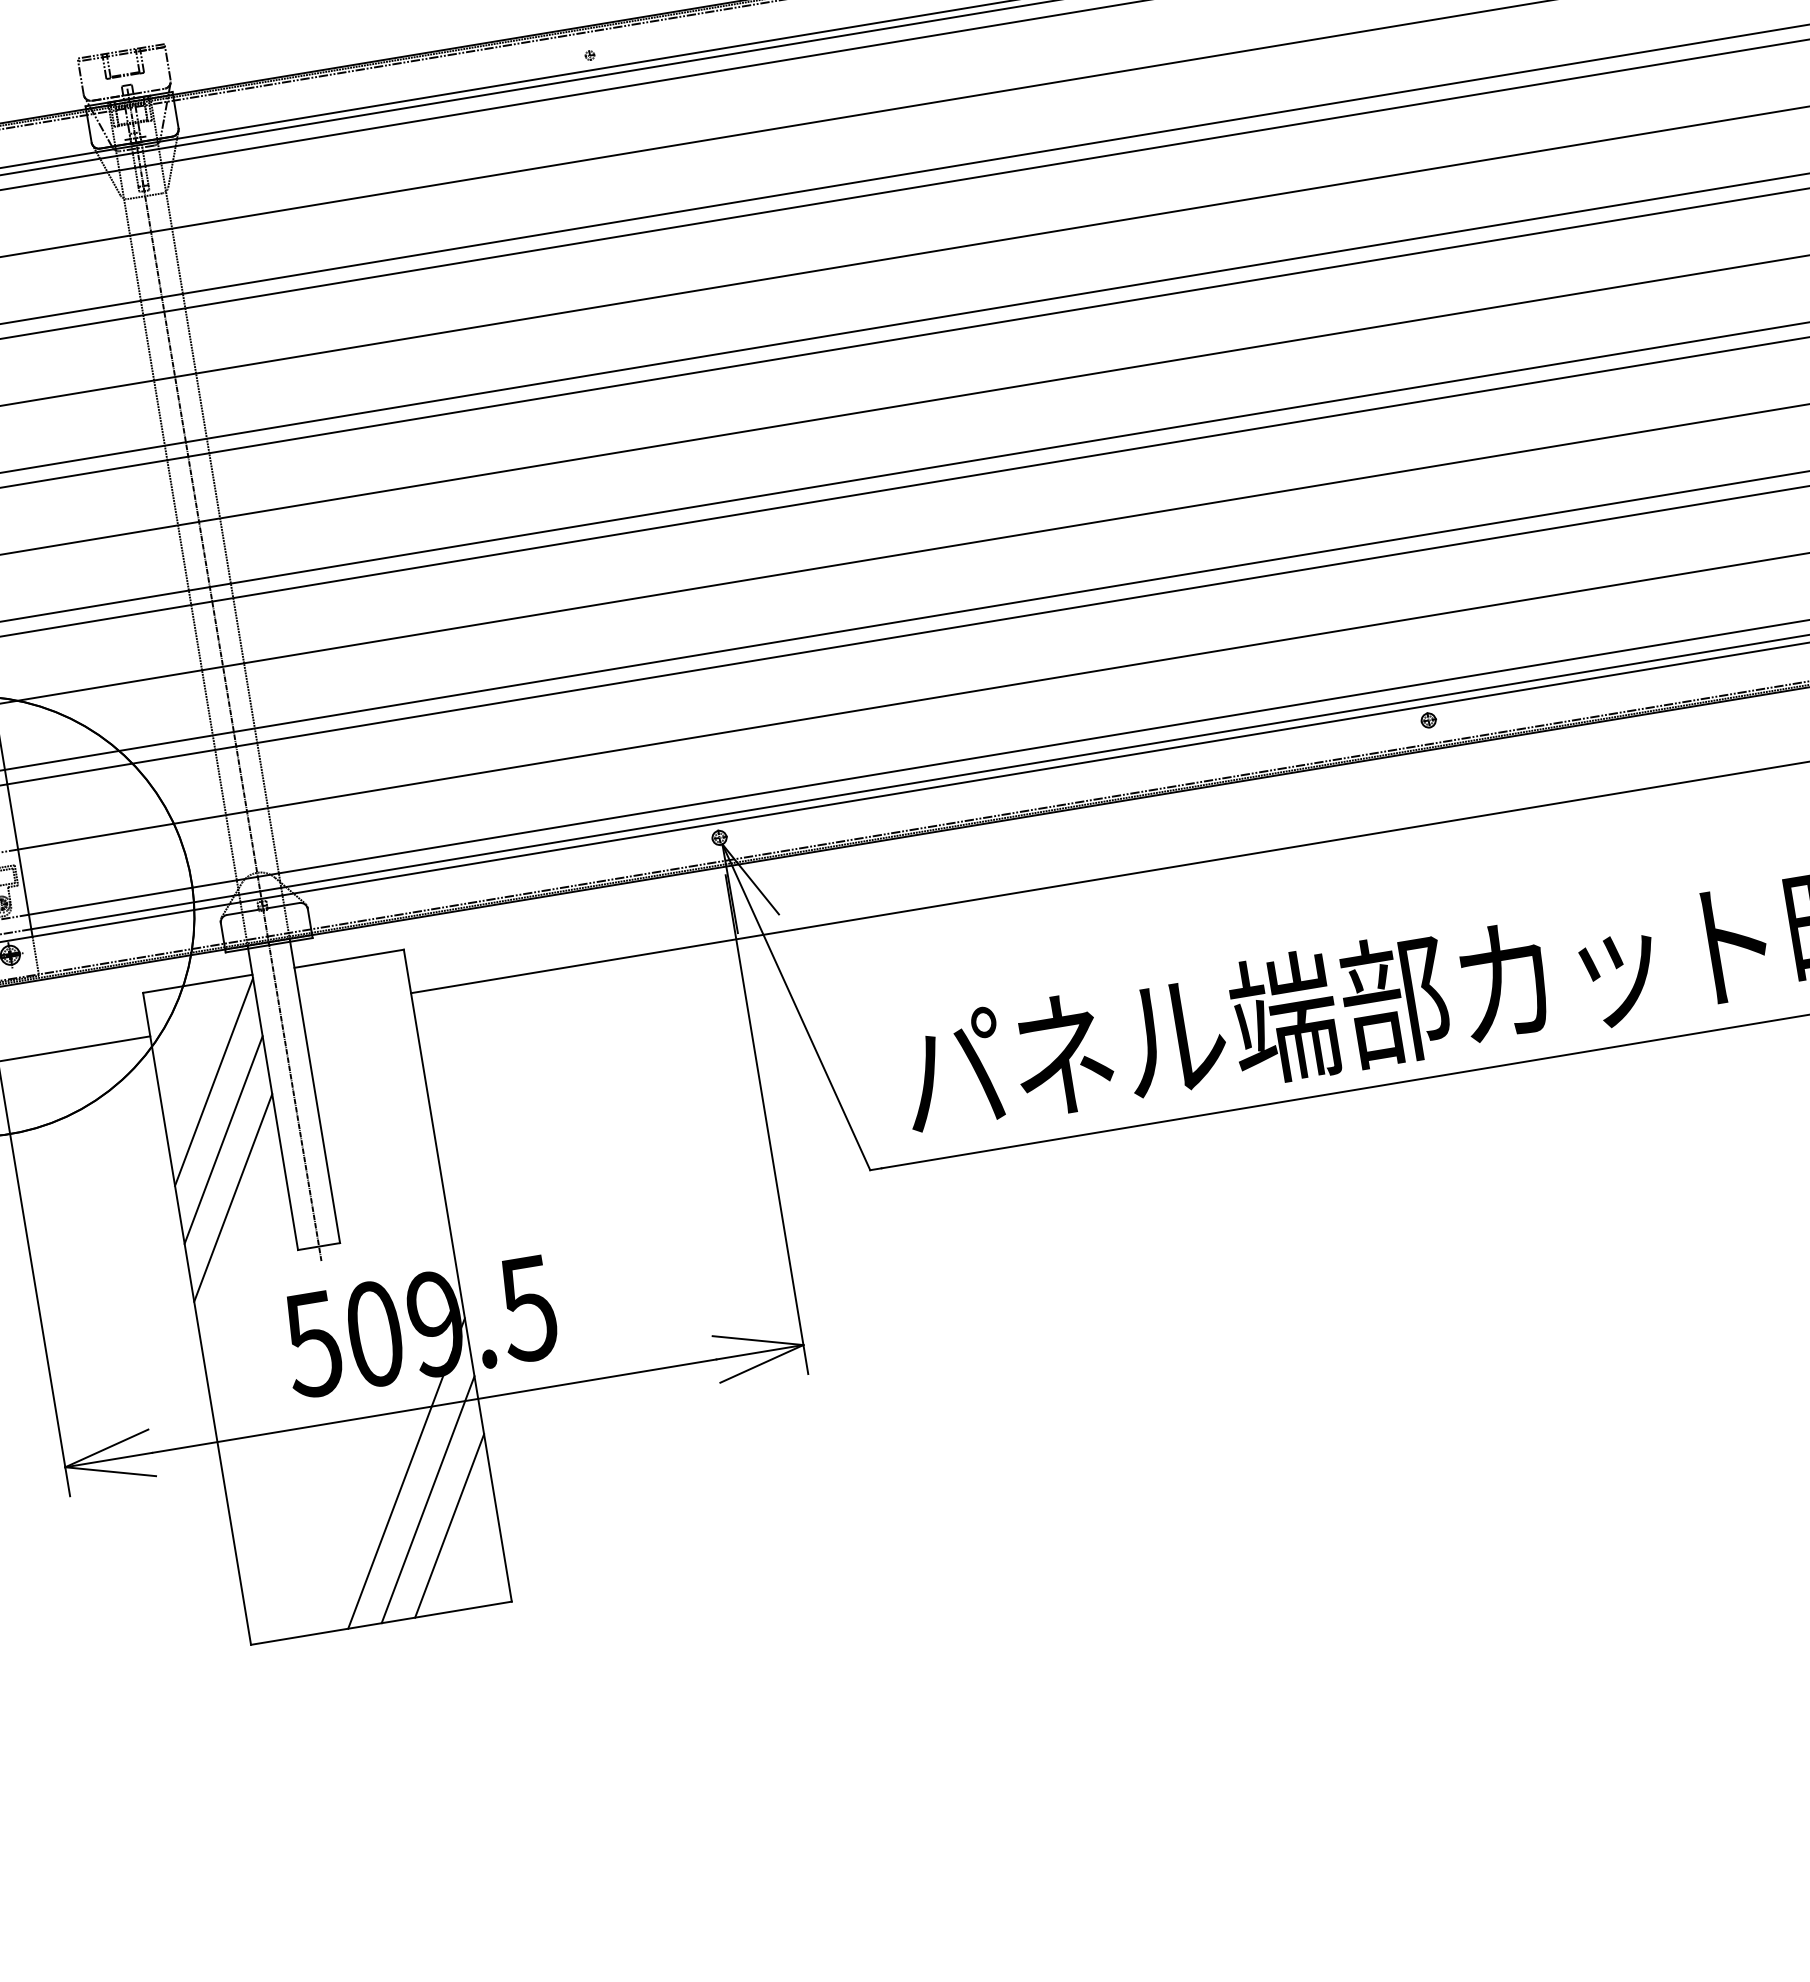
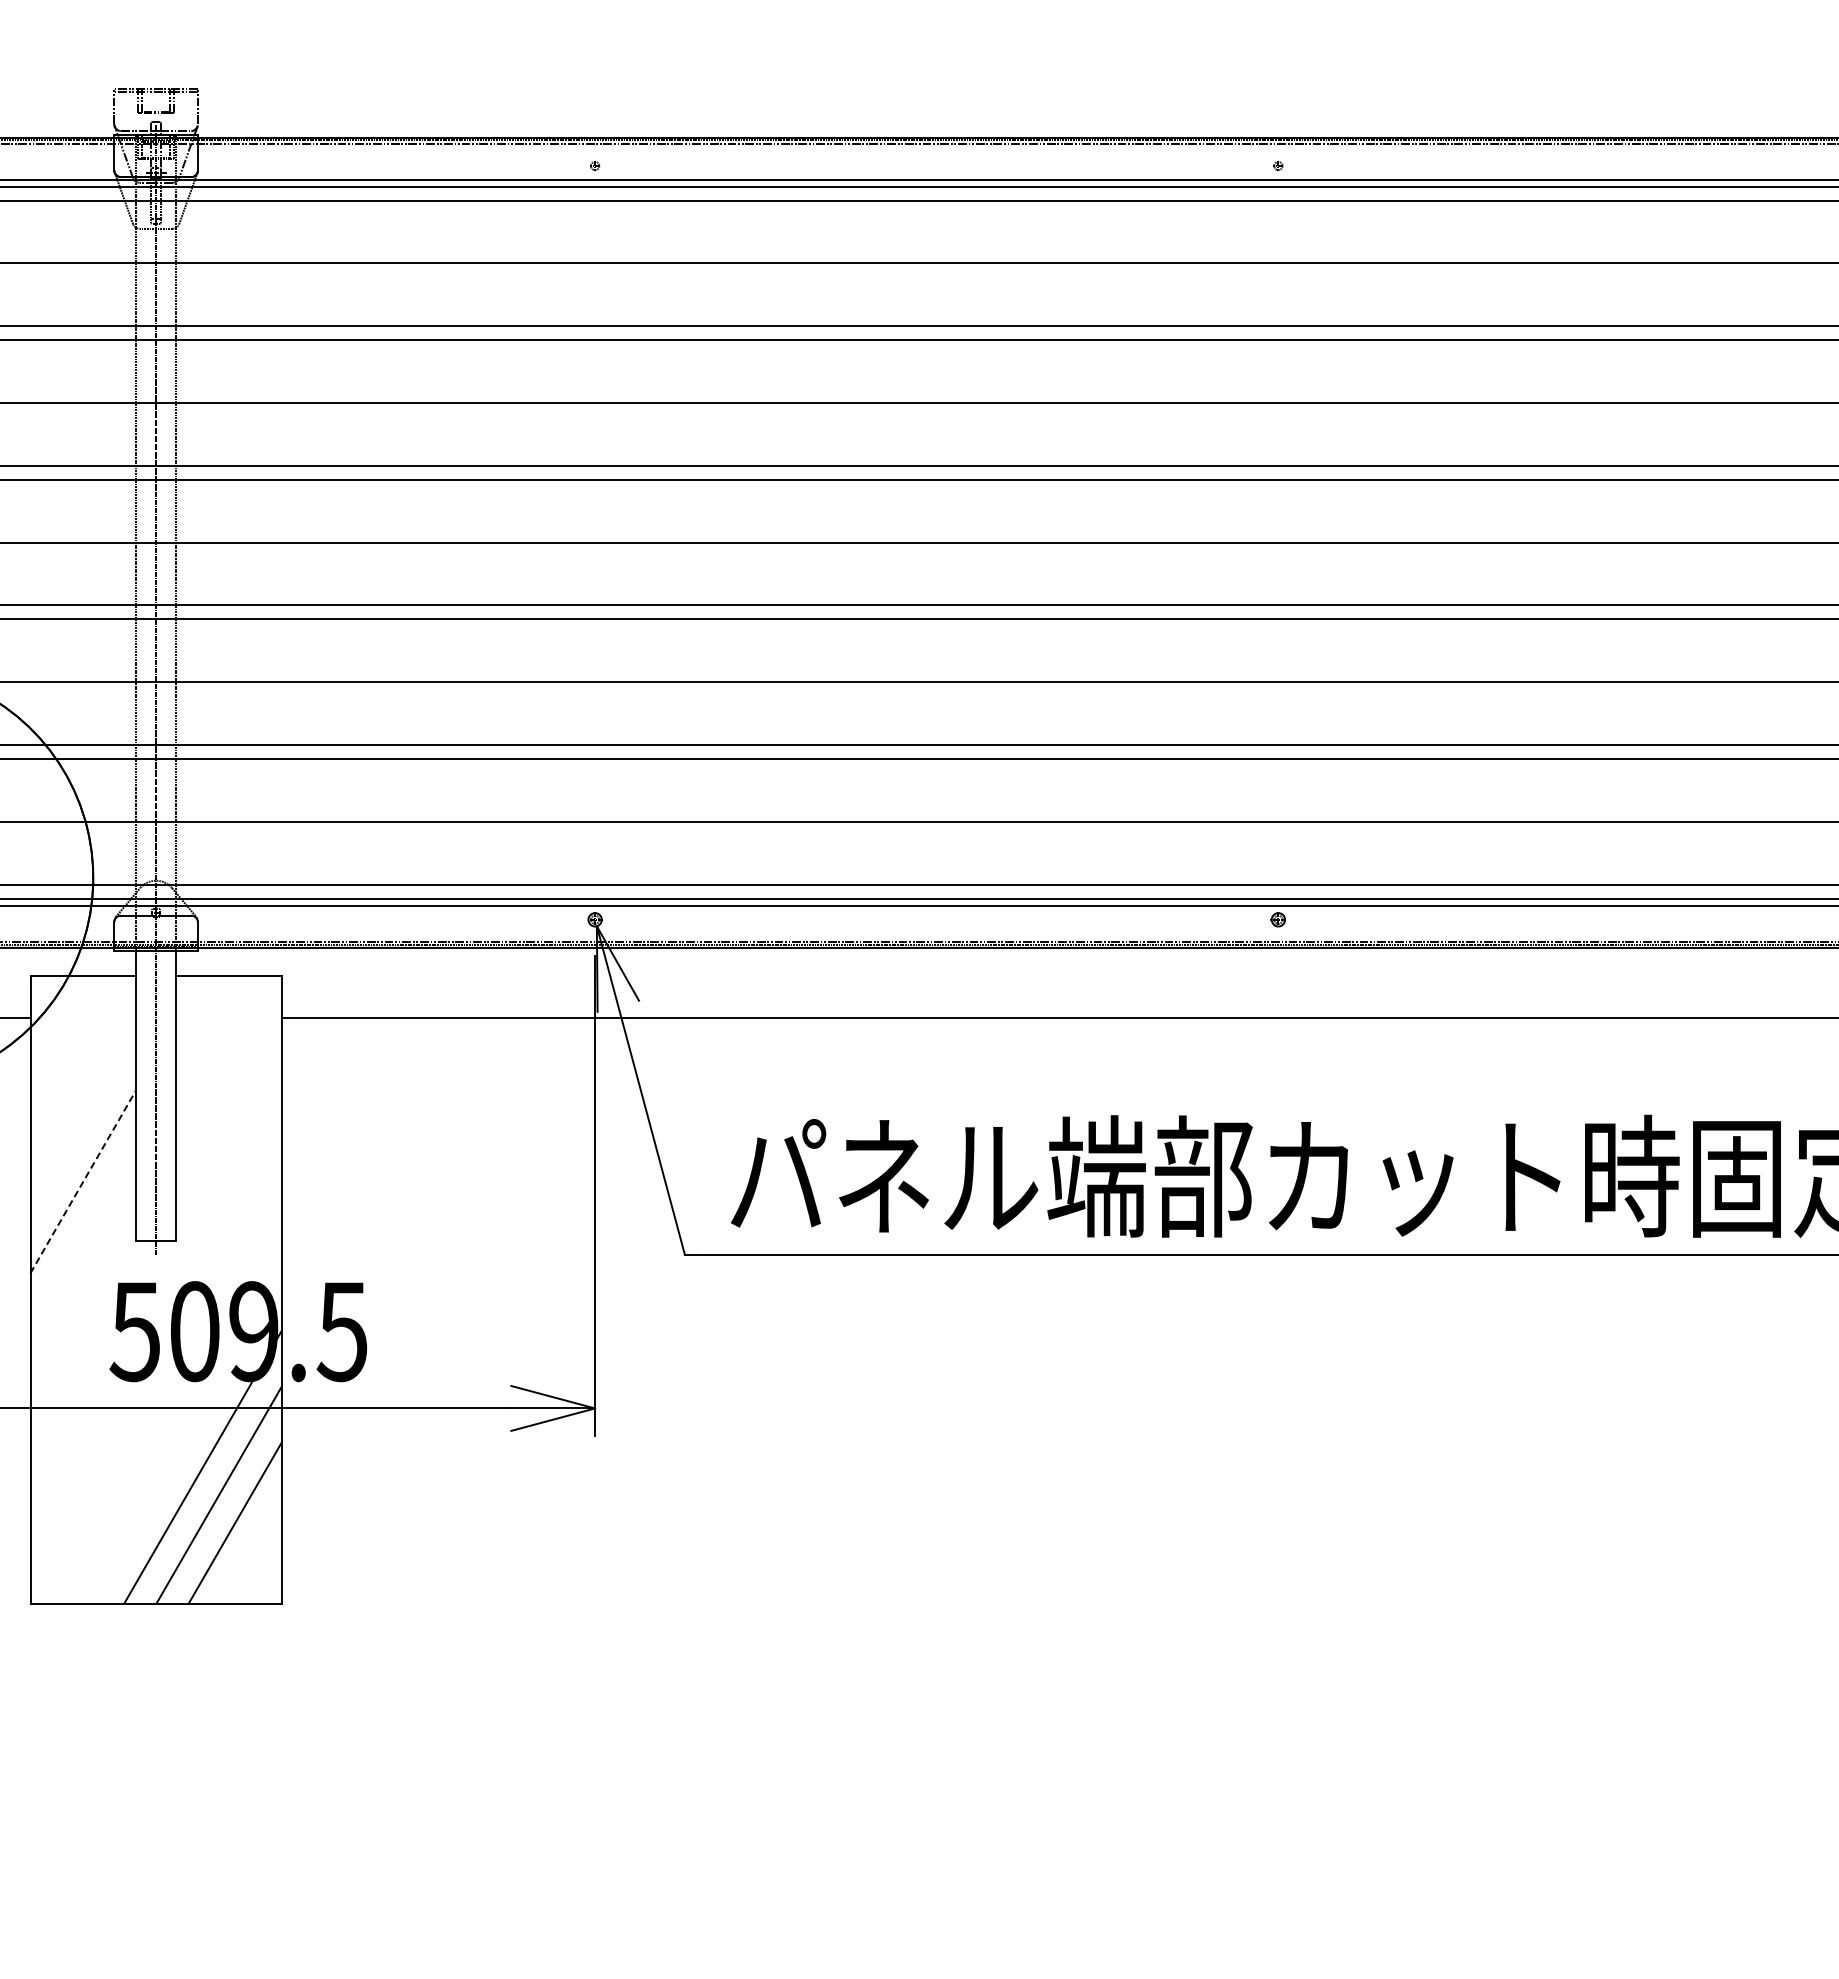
line: (213, 1082) -> (82, 1070), removed
line: (222, 1139) -> (82, 1125), removed
line: (233, 1197) -> (83, 1181), solid -> dashed

